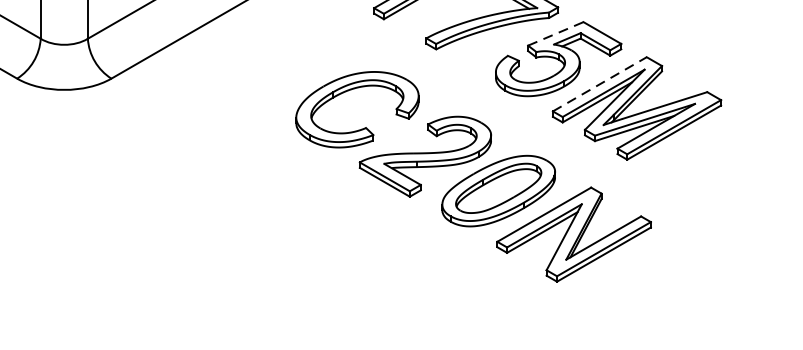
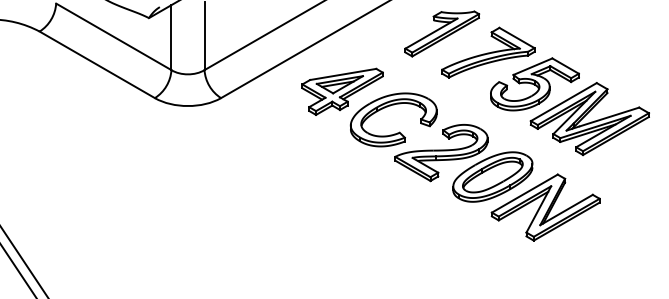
line: (556, 33) -> (533, 66), dashed -> solid
part: (284, 69) -> (342, 91), added
line: (600, 83) -> (564, 101), dashed -> solid

